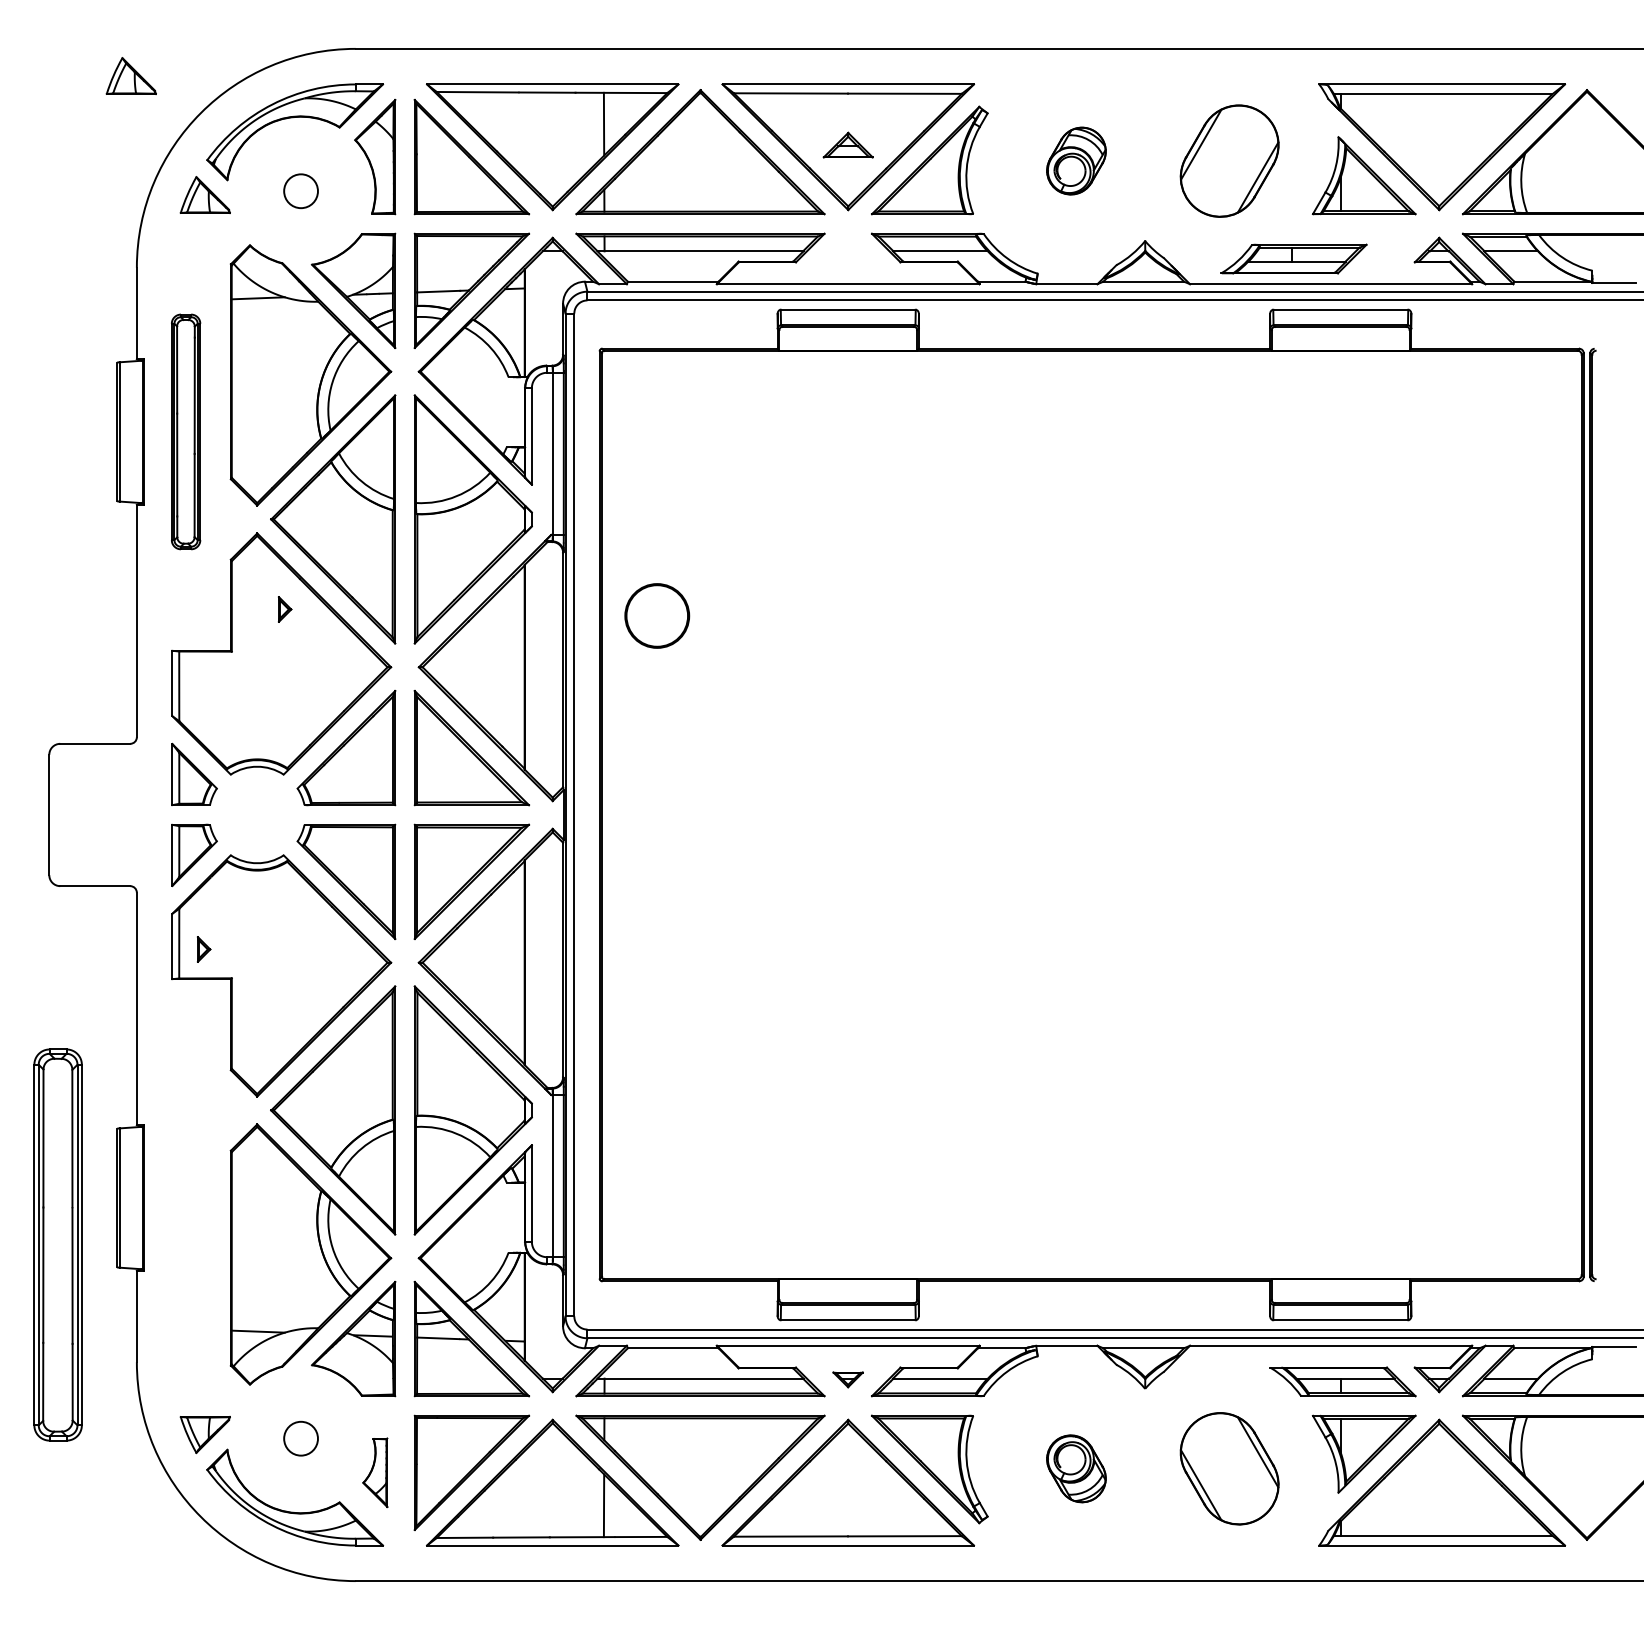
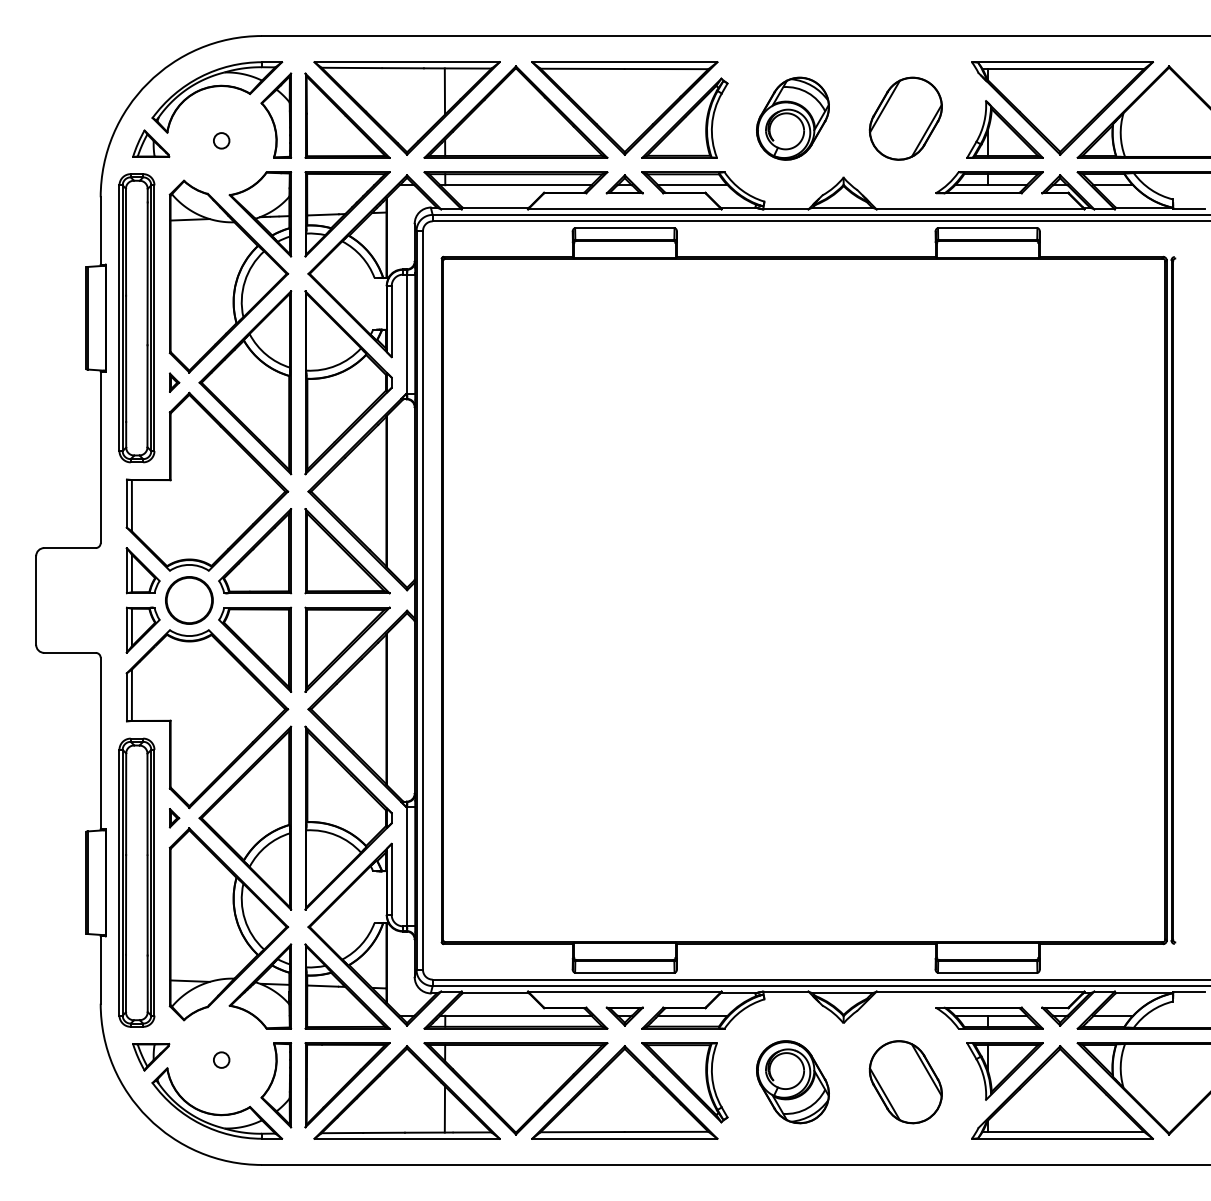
part: (130, 75) -> (96, 55), removed
part: (847, 144) -> (624, 183), moved
part: (1076, 160) -> (793, 118), size x1.67
circle: (300, 190) -> (221, 140), size x0.62
part: (1293, 258) -> (989, 182), moved
part: (185, 431) -> (136, 317), size x1.67
part: (285, 609) -> (174, 382), moved
part: (657, 615) -> (189, 600), moved
part: (204, 949) -> (174, 818), moved
part: (57, 1244) -> (136, 882), moved
part: (847, 1379) -> (624, 1016), size x1.67
circle: (300, 1438) -> (221, 1059), size x0.62
part: (1076, 1468) -> (793, 1081), size x1.67
part: (375, 1472) -> (276, 1084), size x1.67

